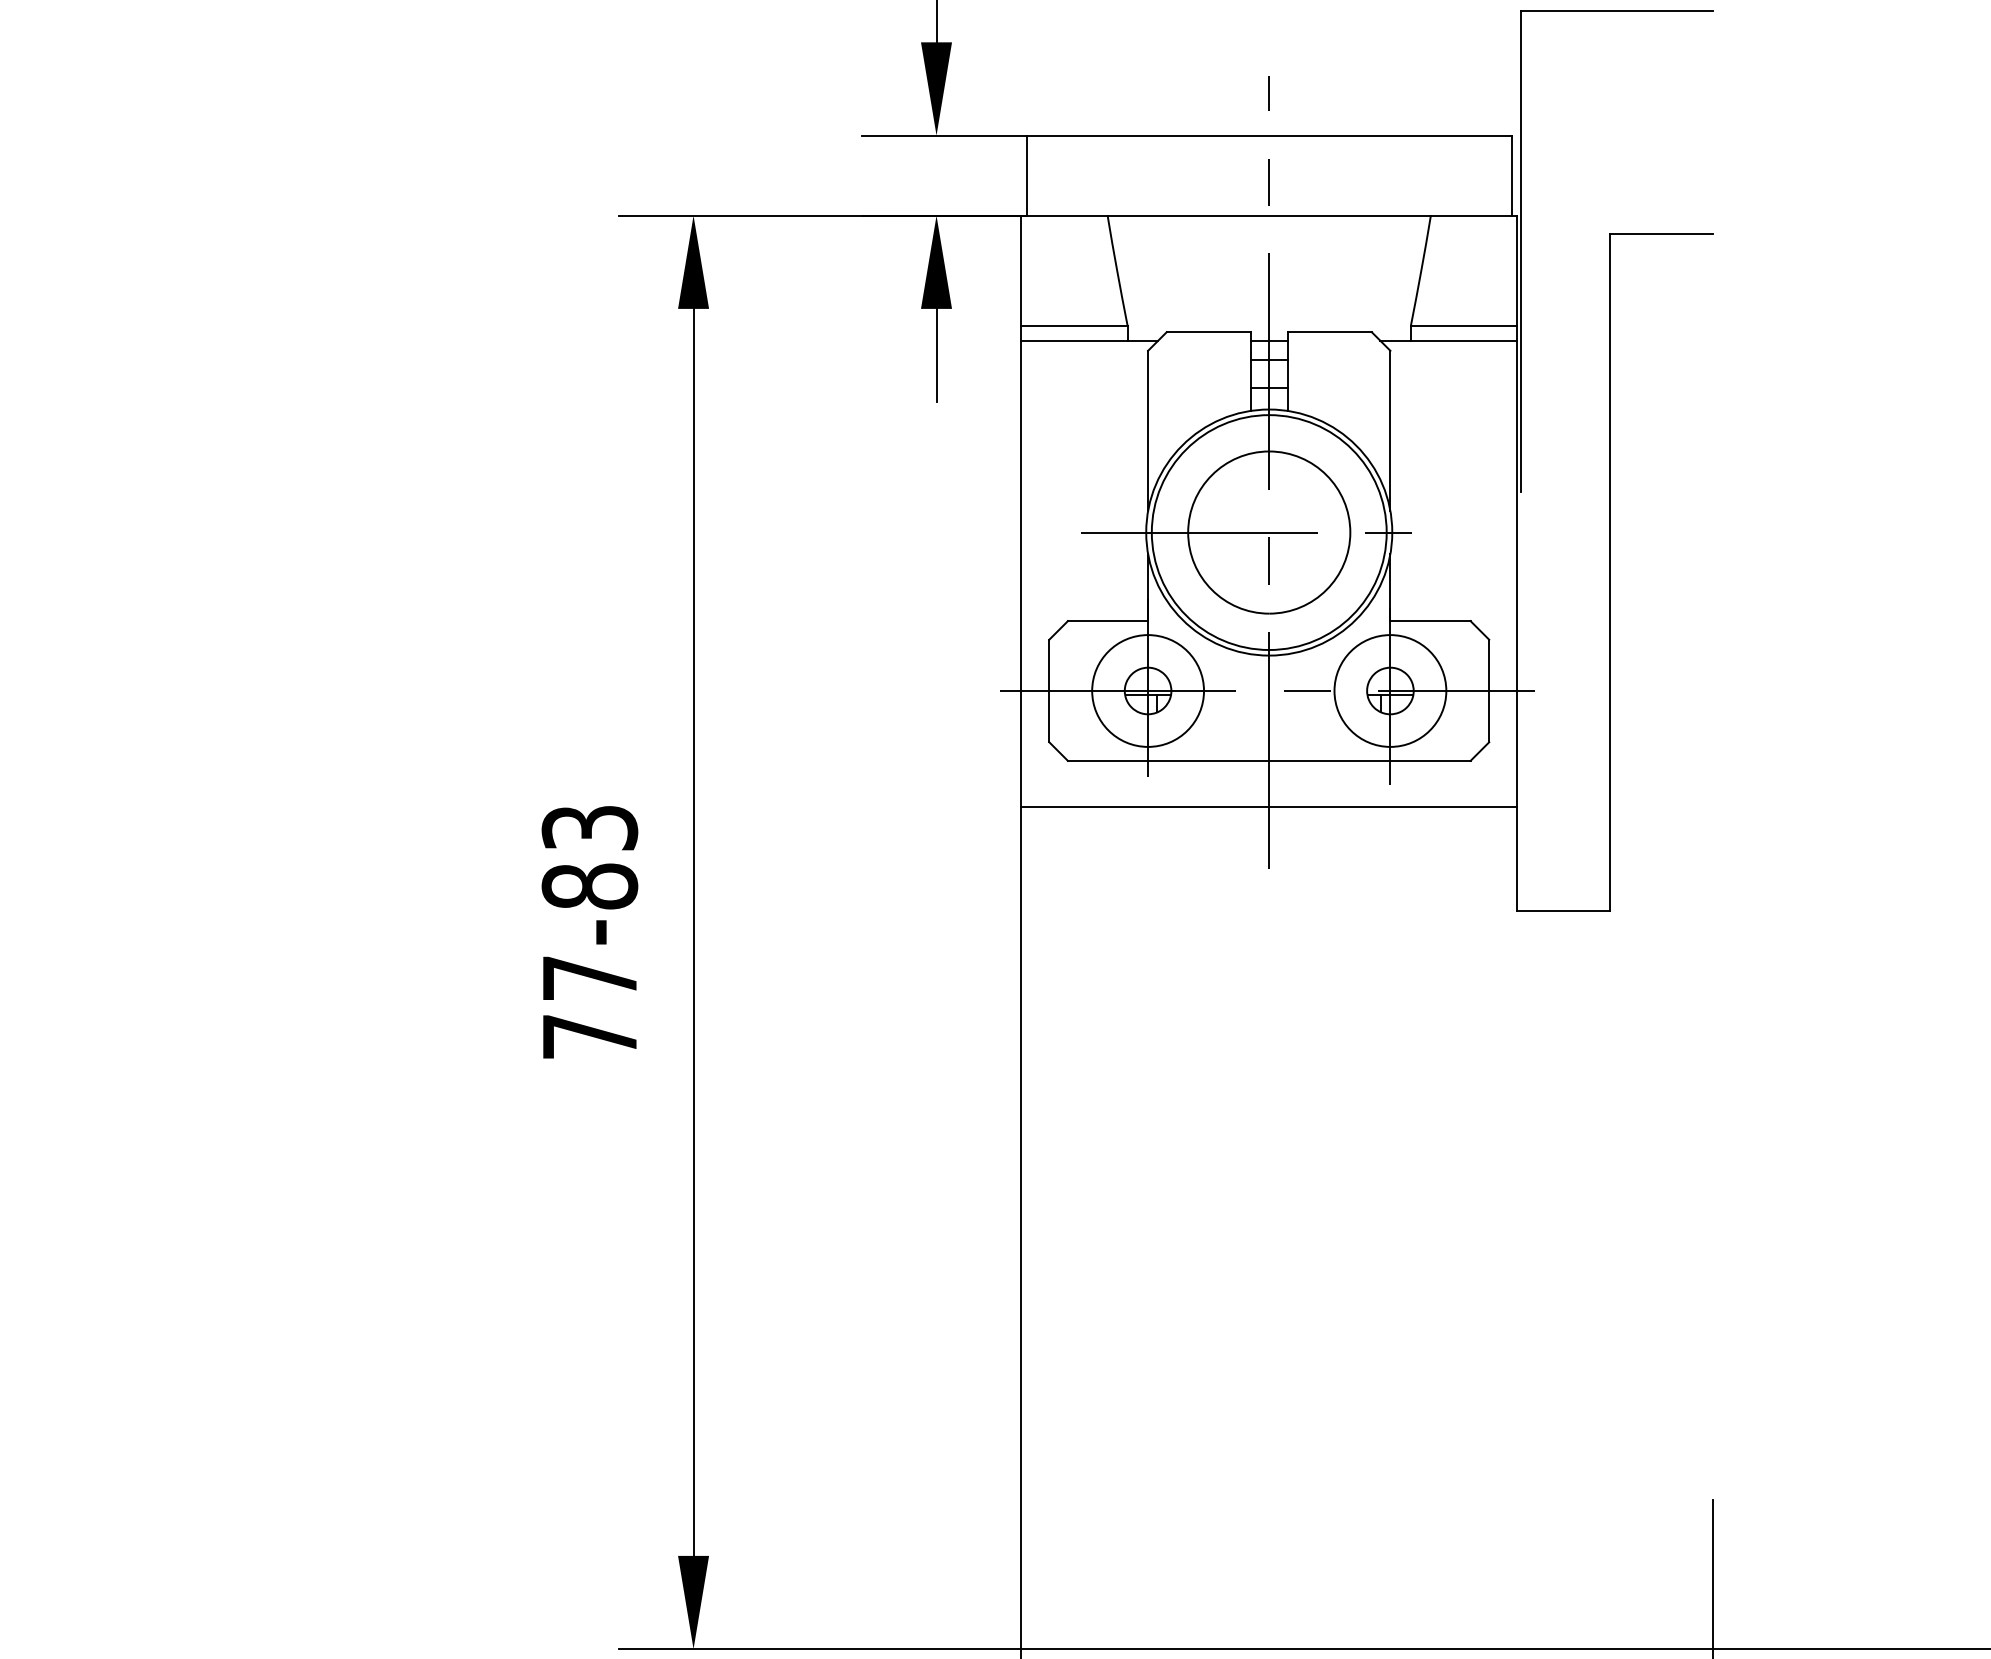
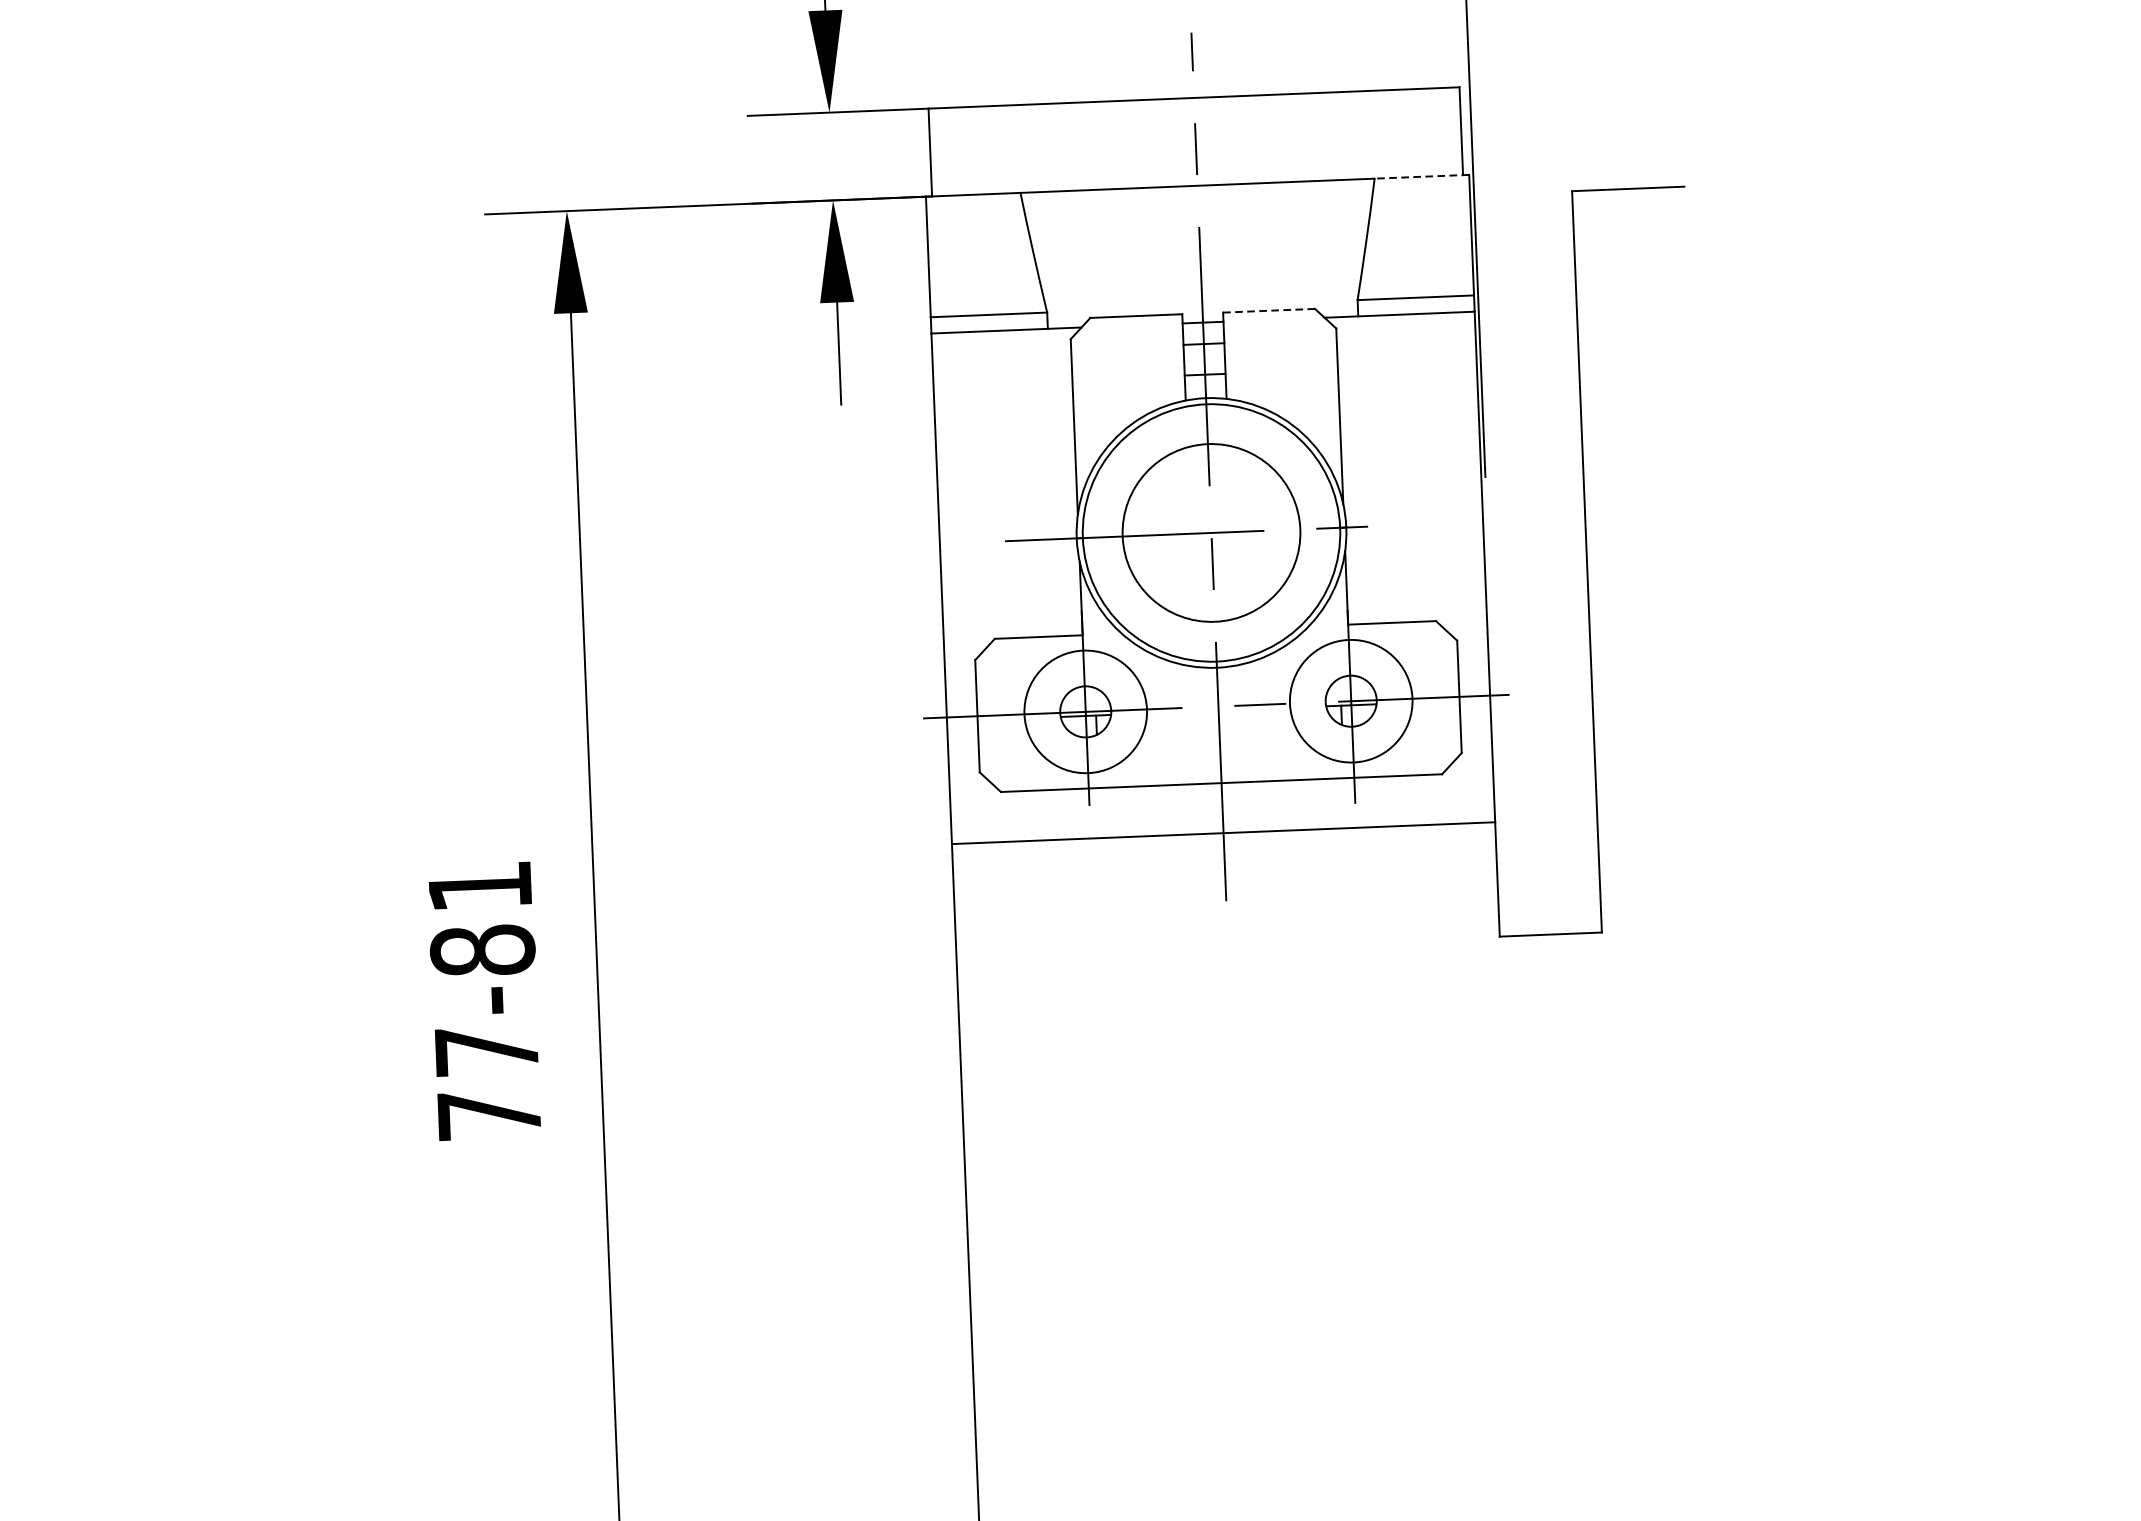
line: (1473, 215) -> (1421, 176), solid -> dashed
line: (1329, 332) -> (1268, 311), solid -> dashed
text: (589, 828) -> (479, 887), 77-83 -> 77-81

